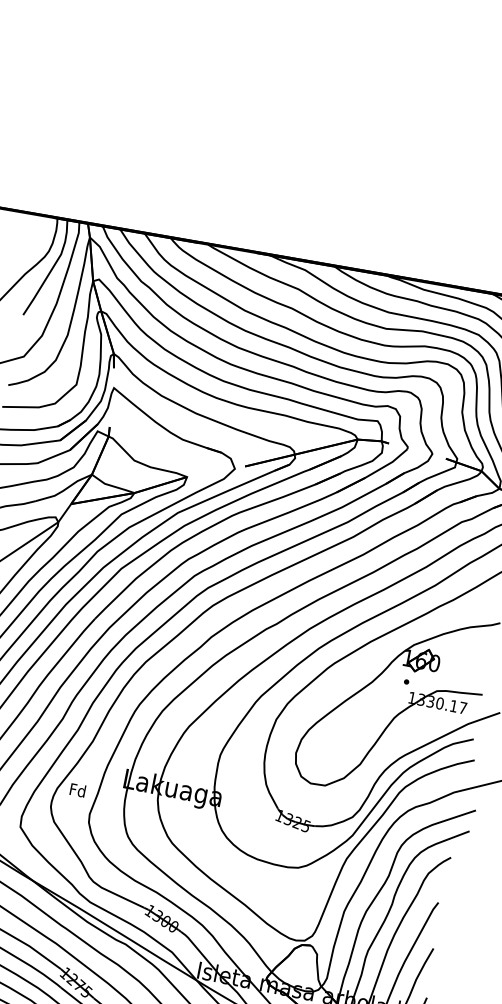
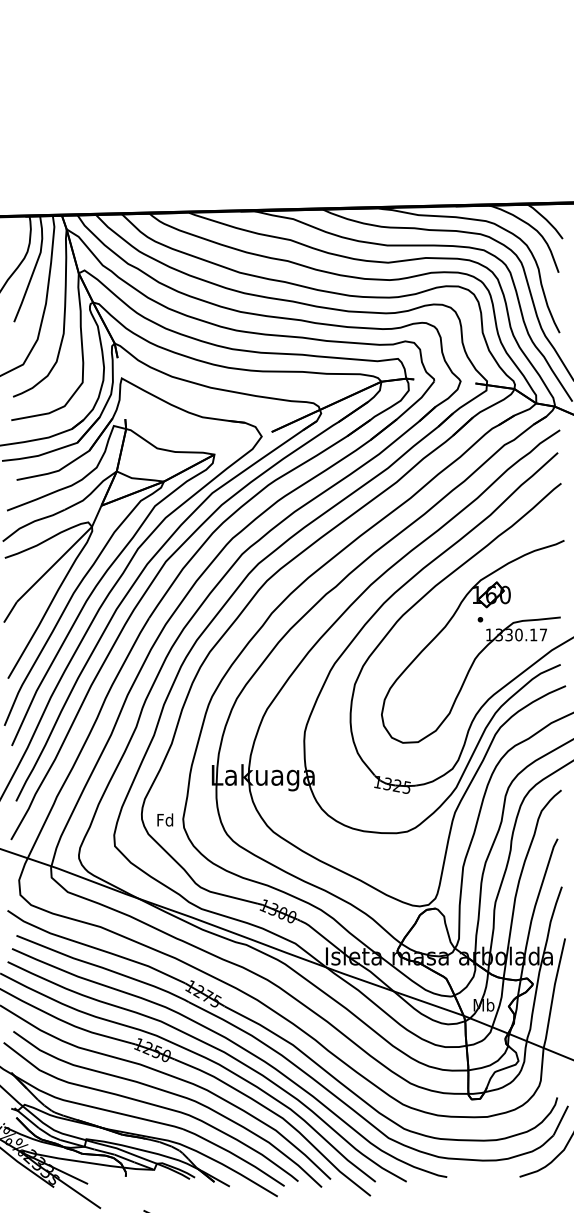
text: (78, 789) -> (165, 819), moved

